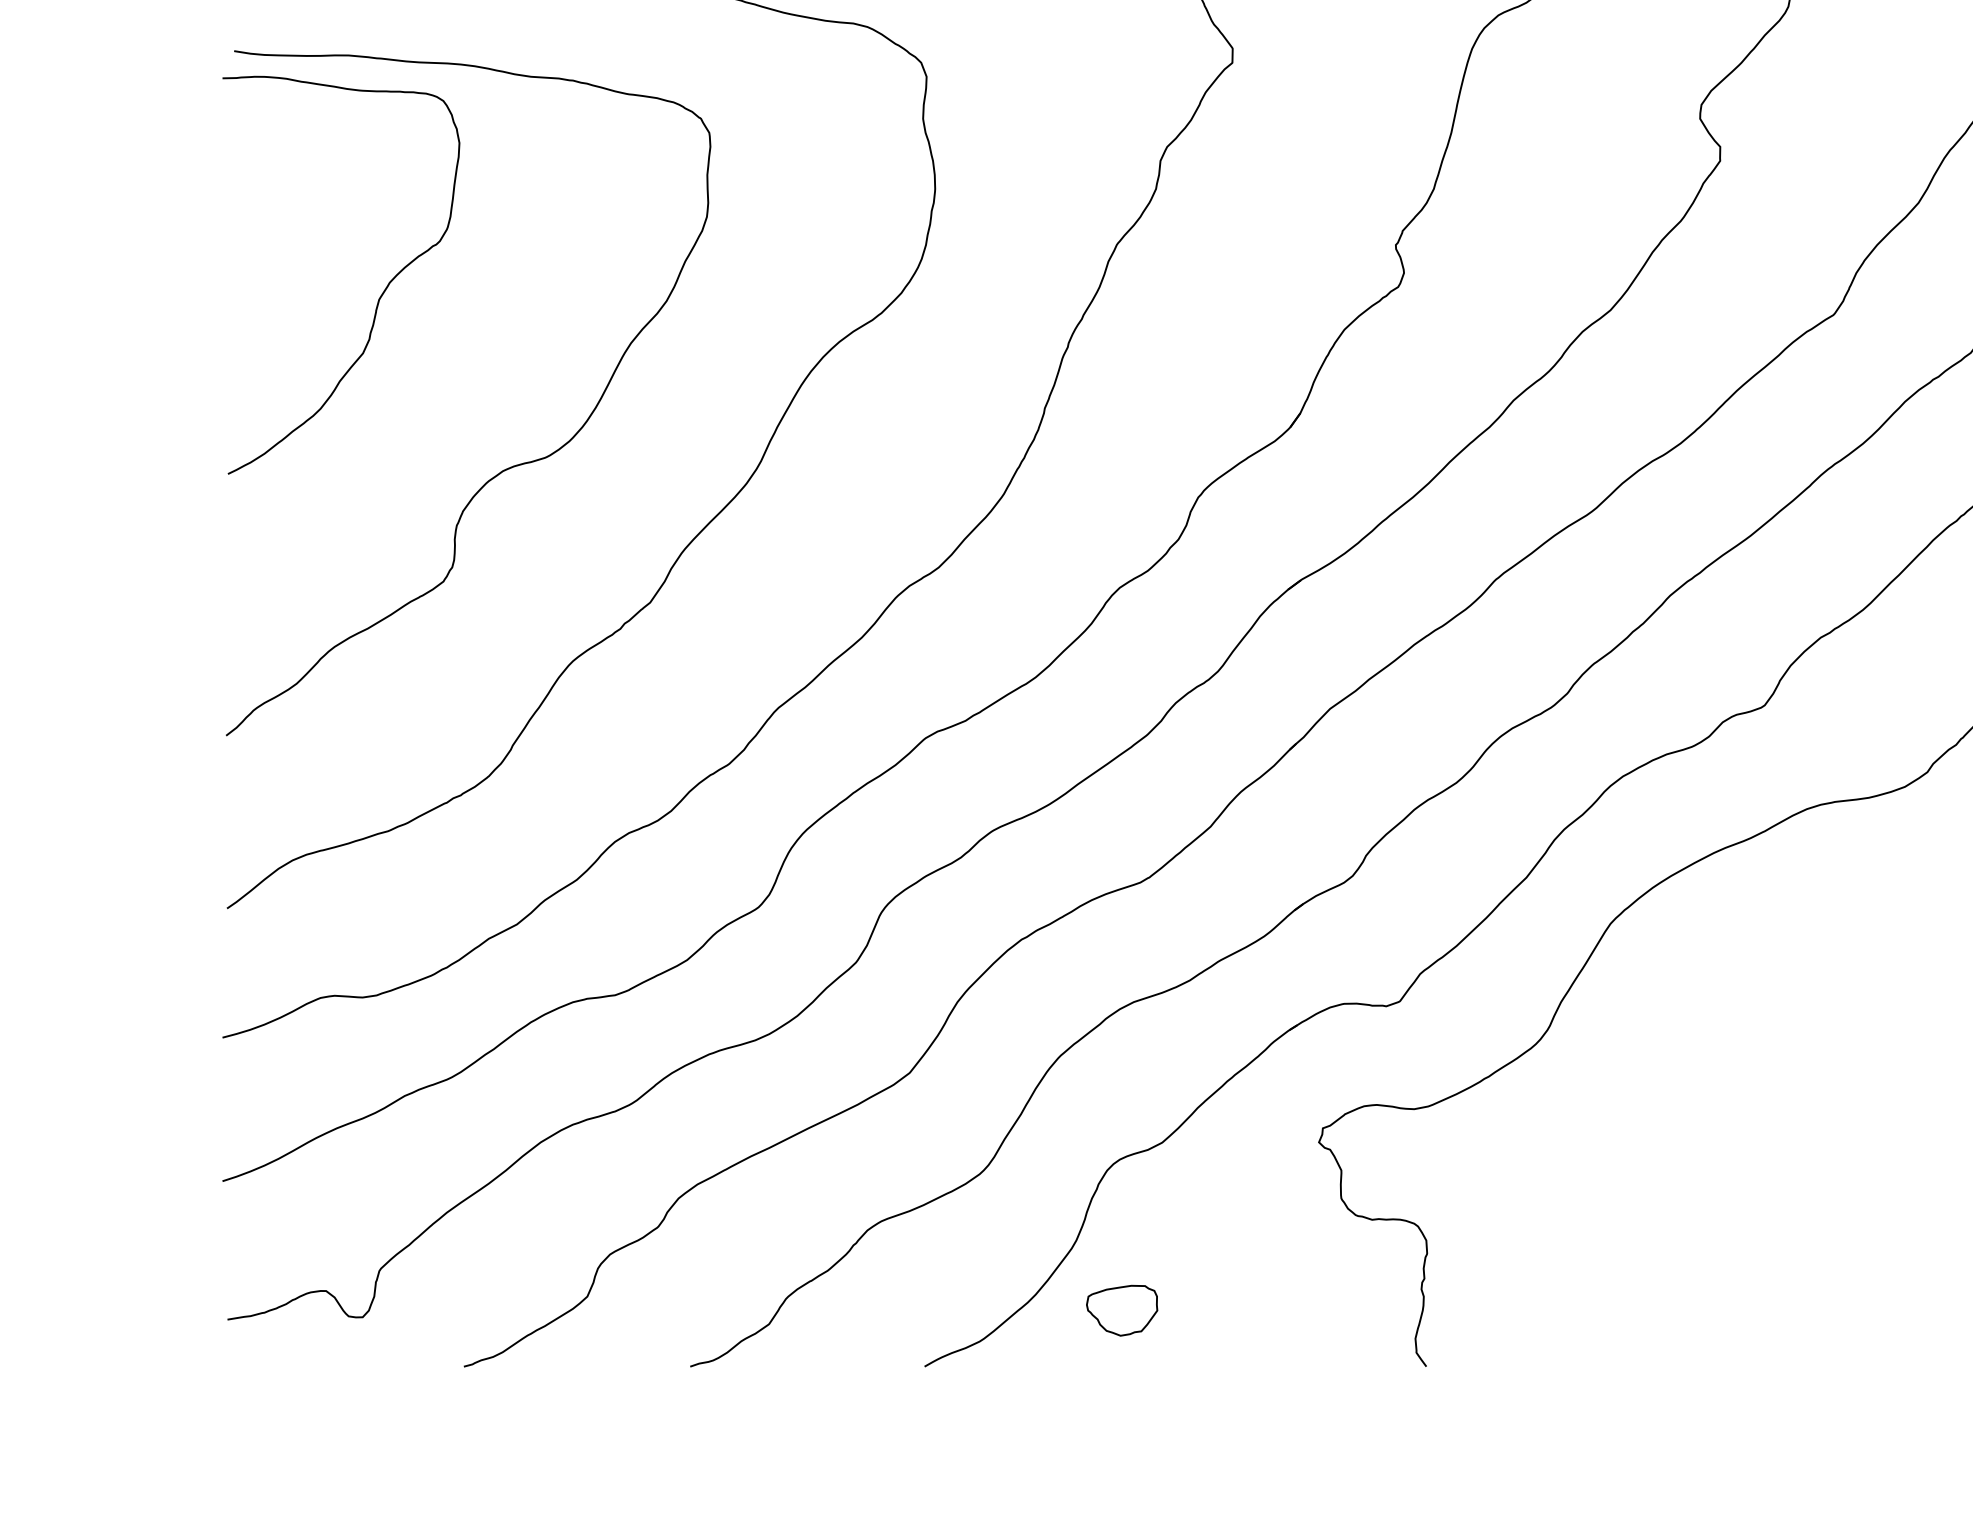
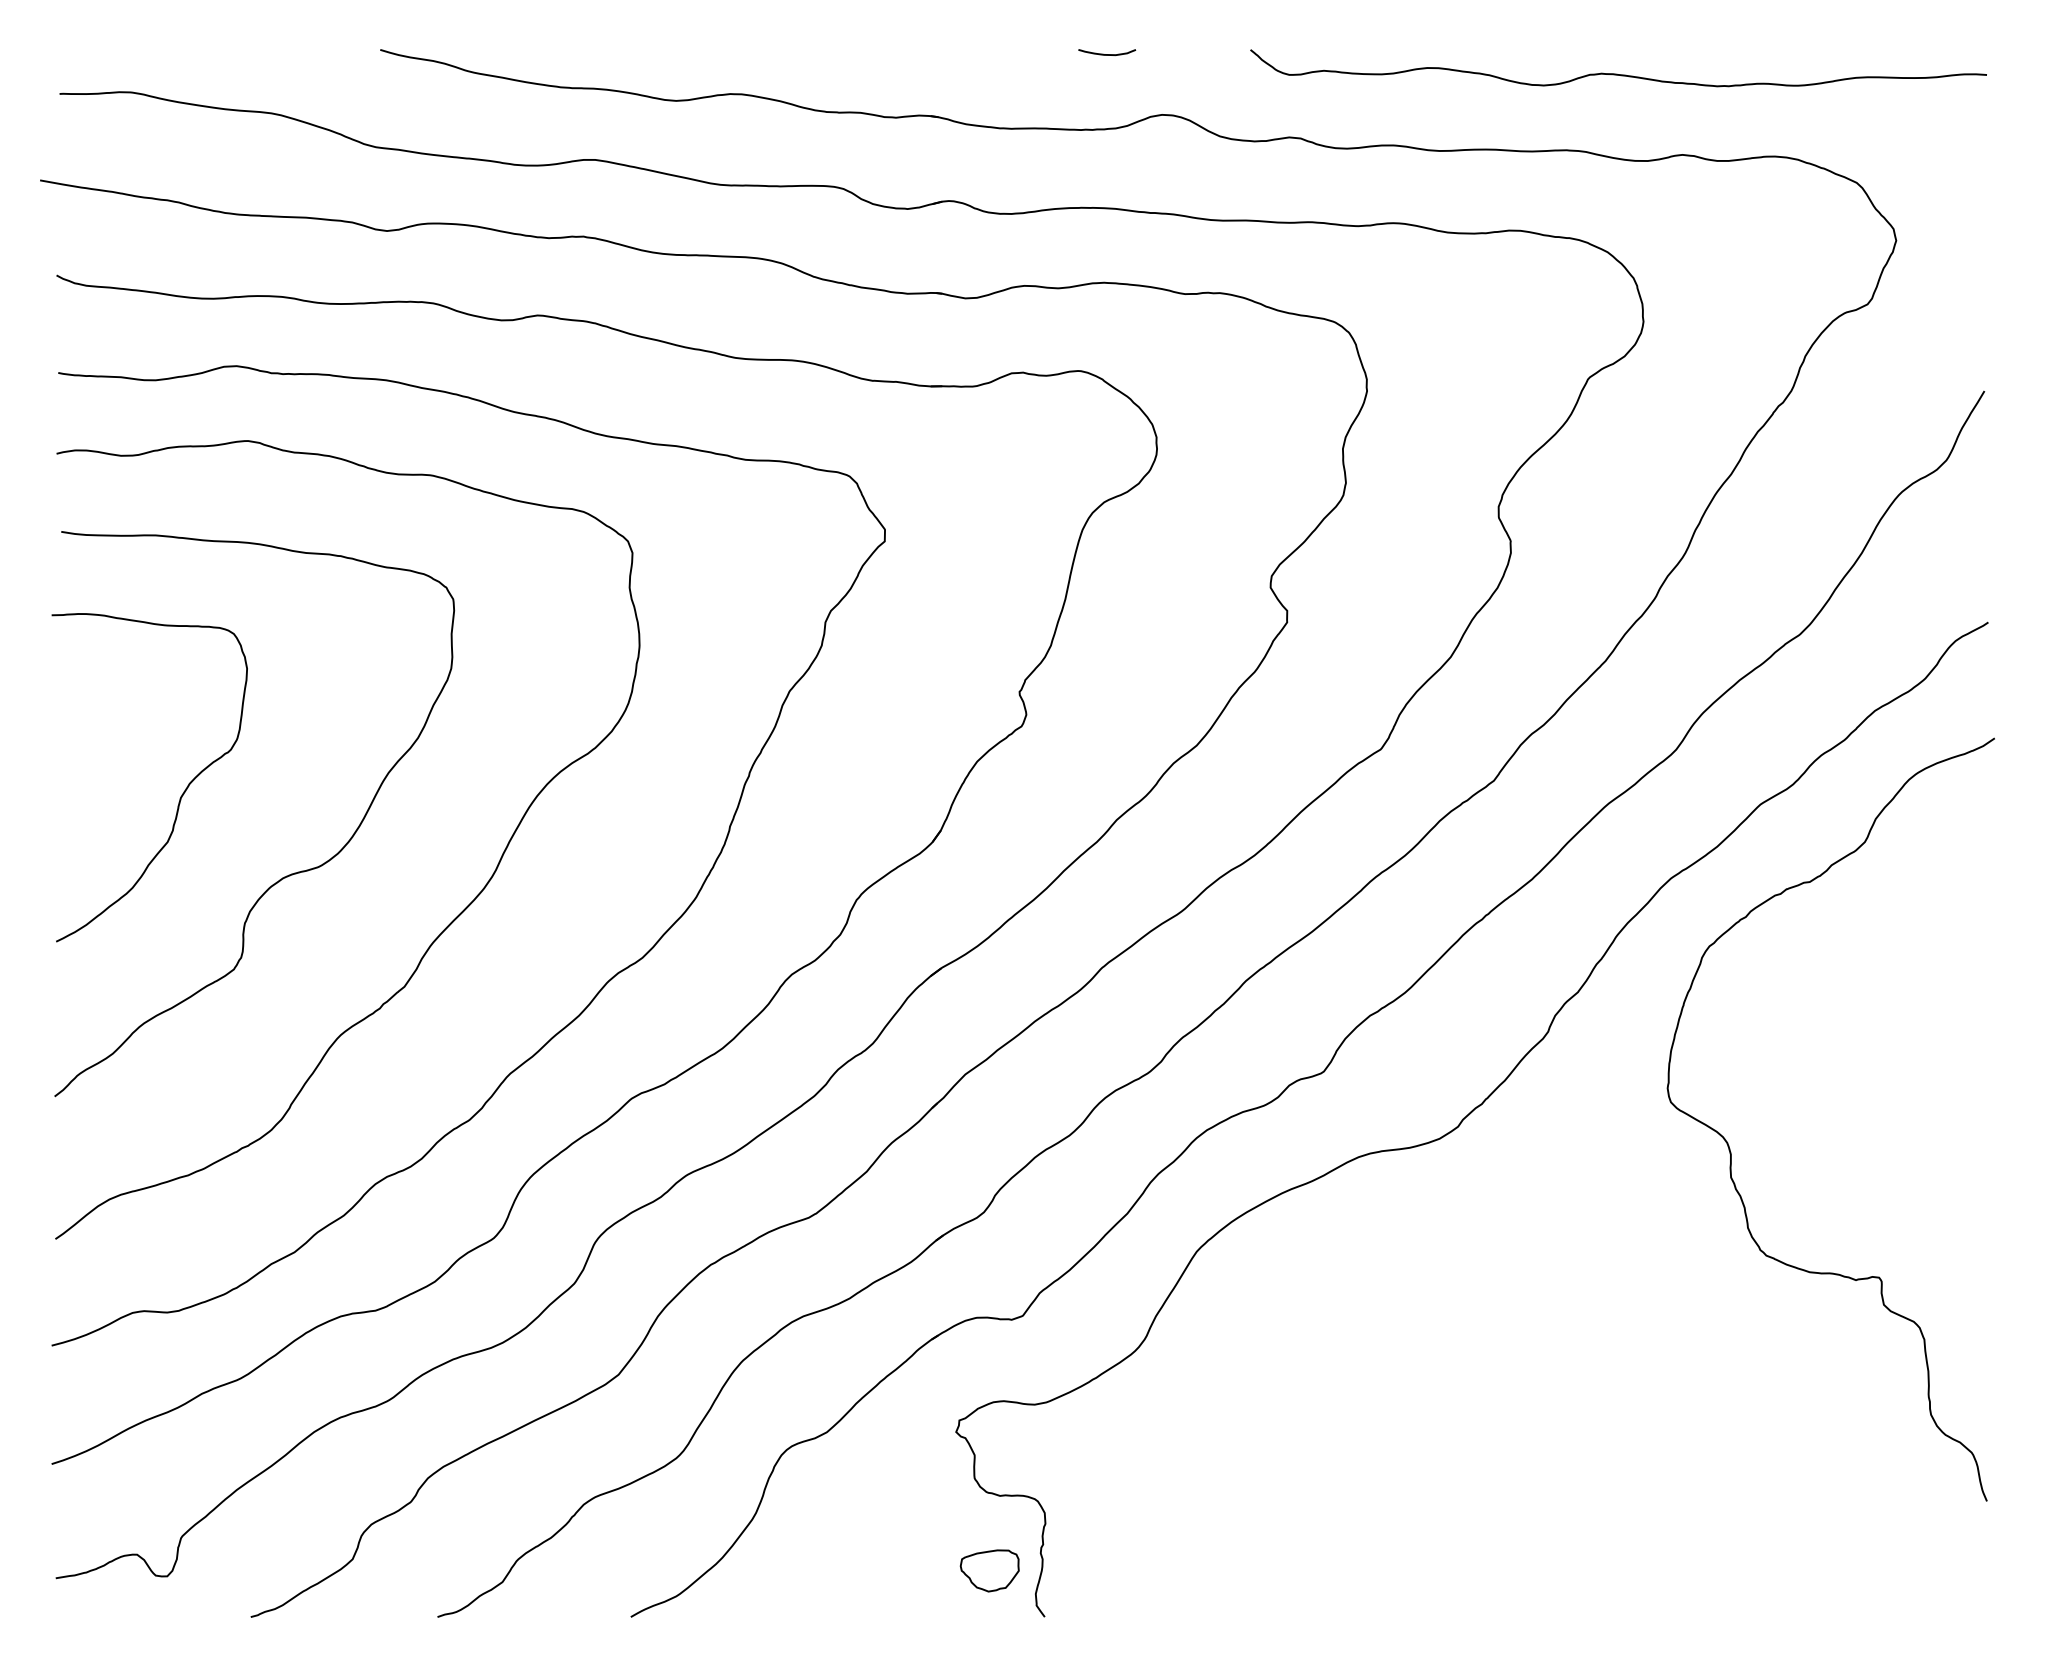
curve: (379, 295) -> (181, 794), moved
part: (1121, 1310) -> (989, 1570), moved

